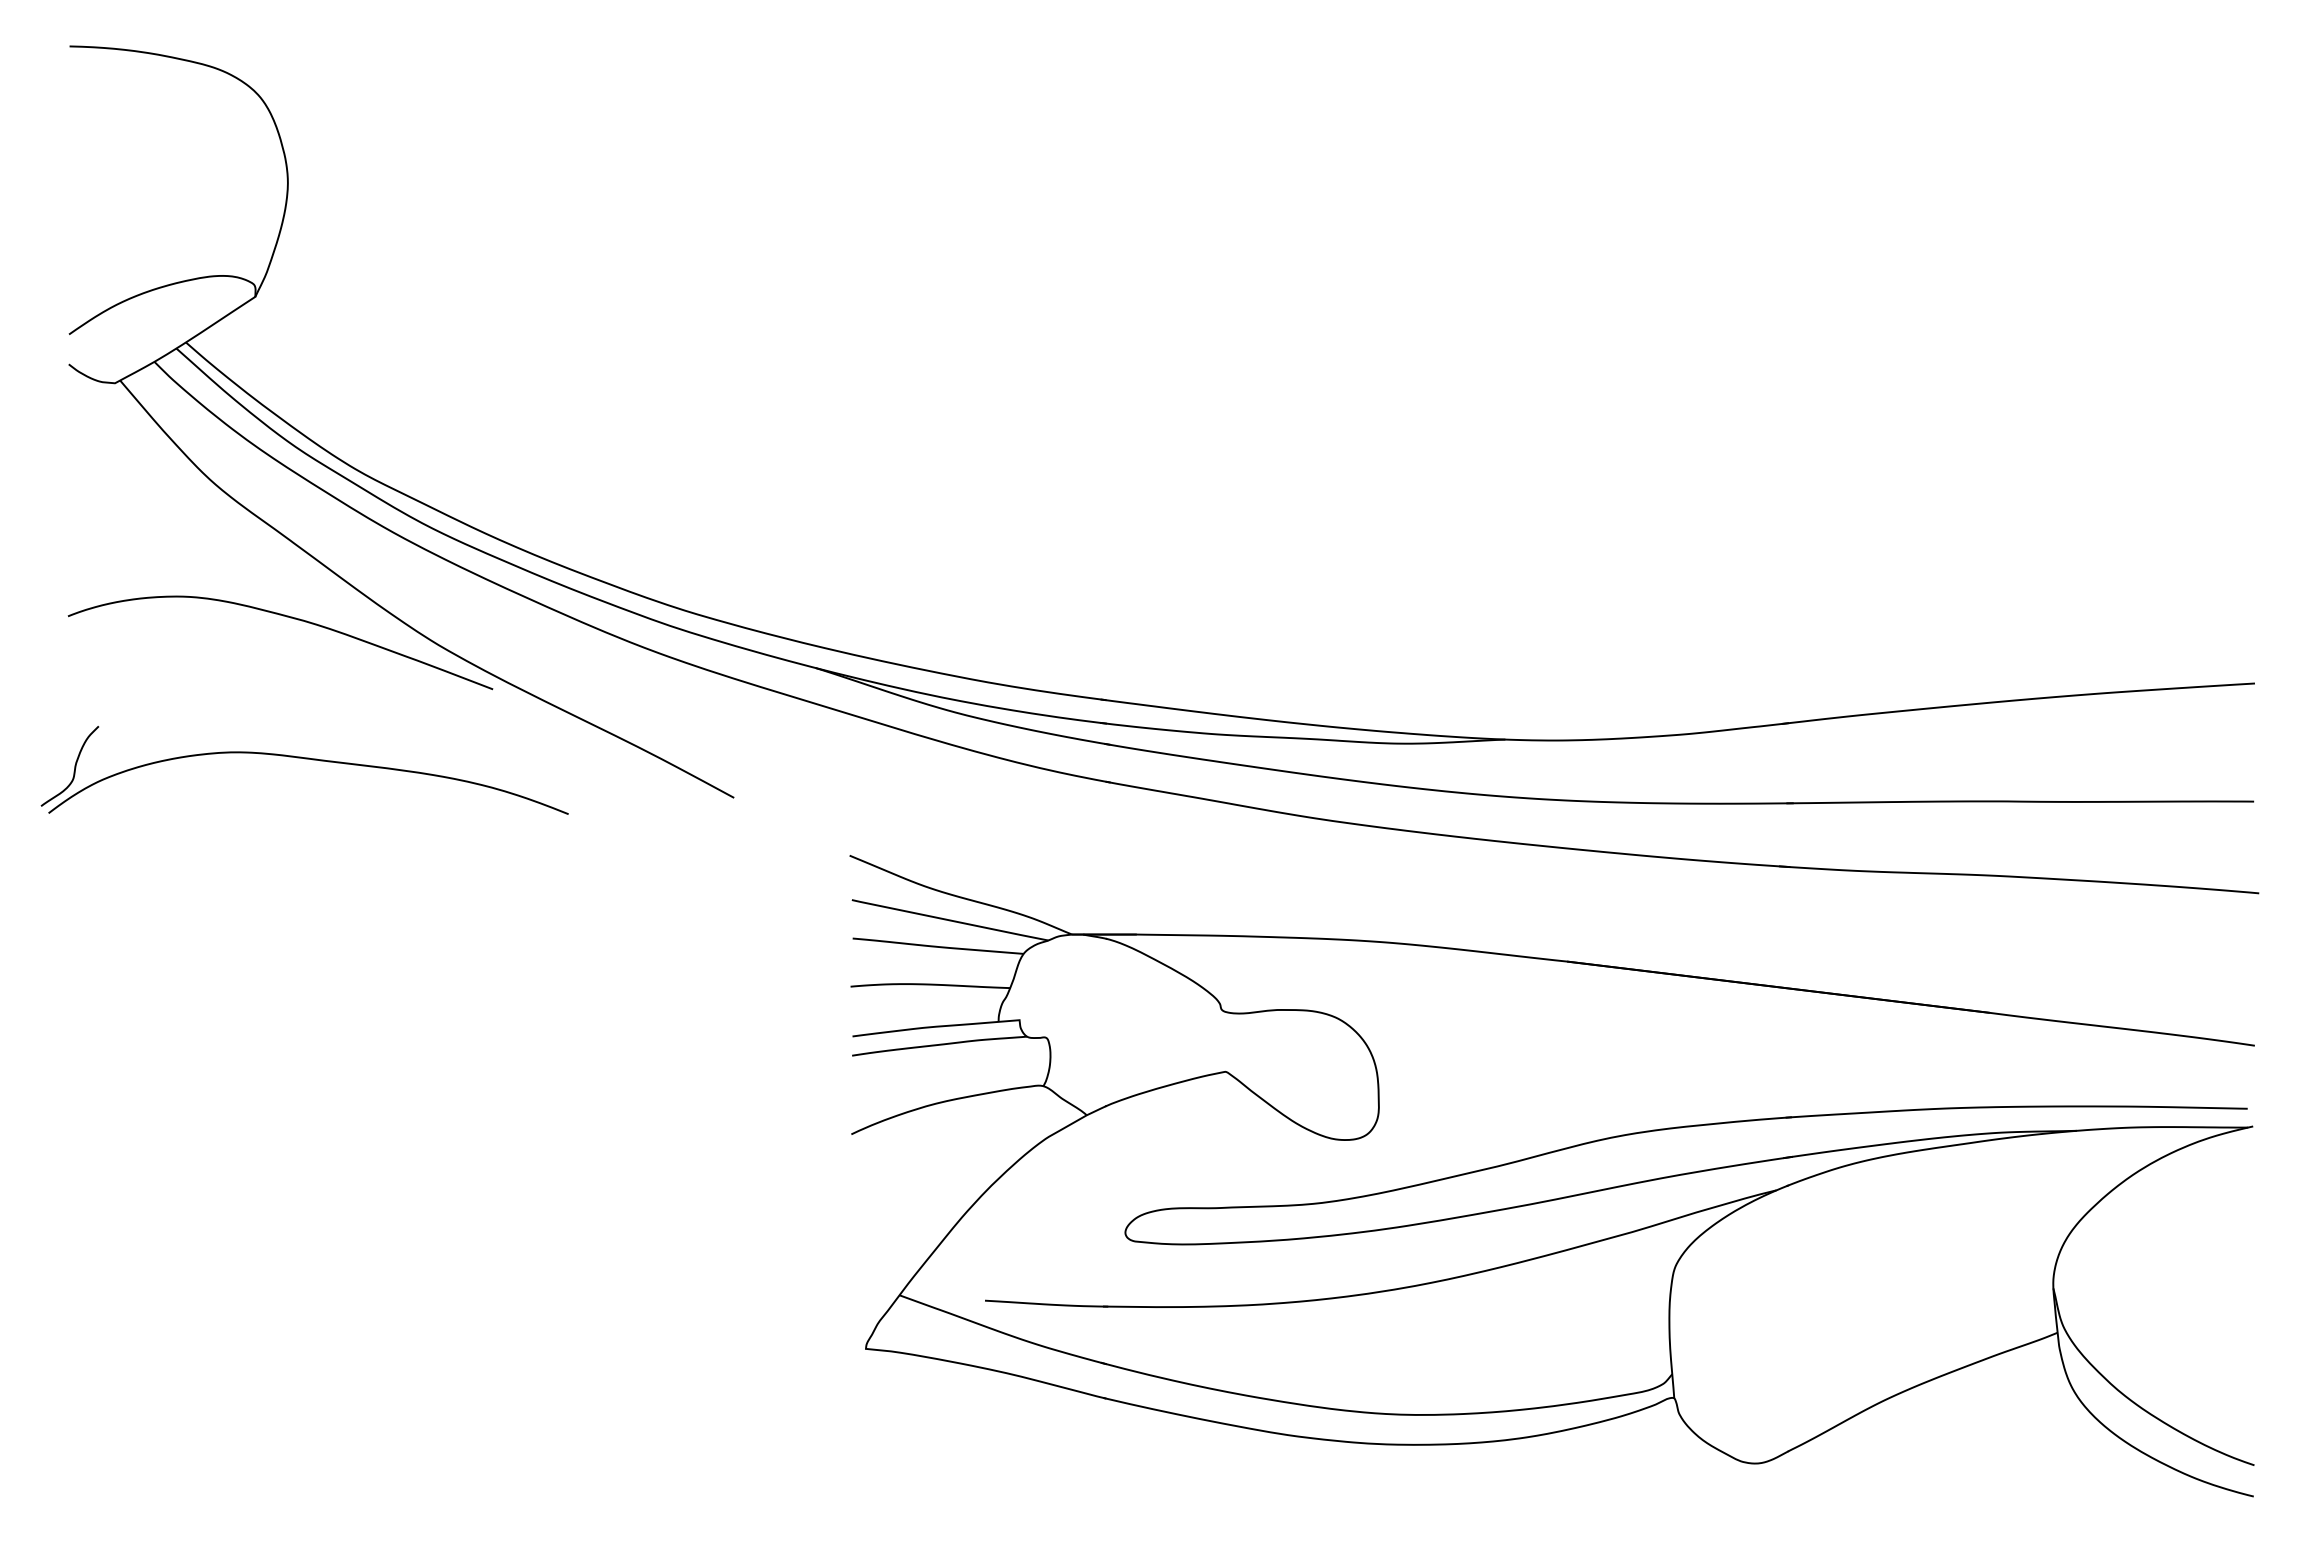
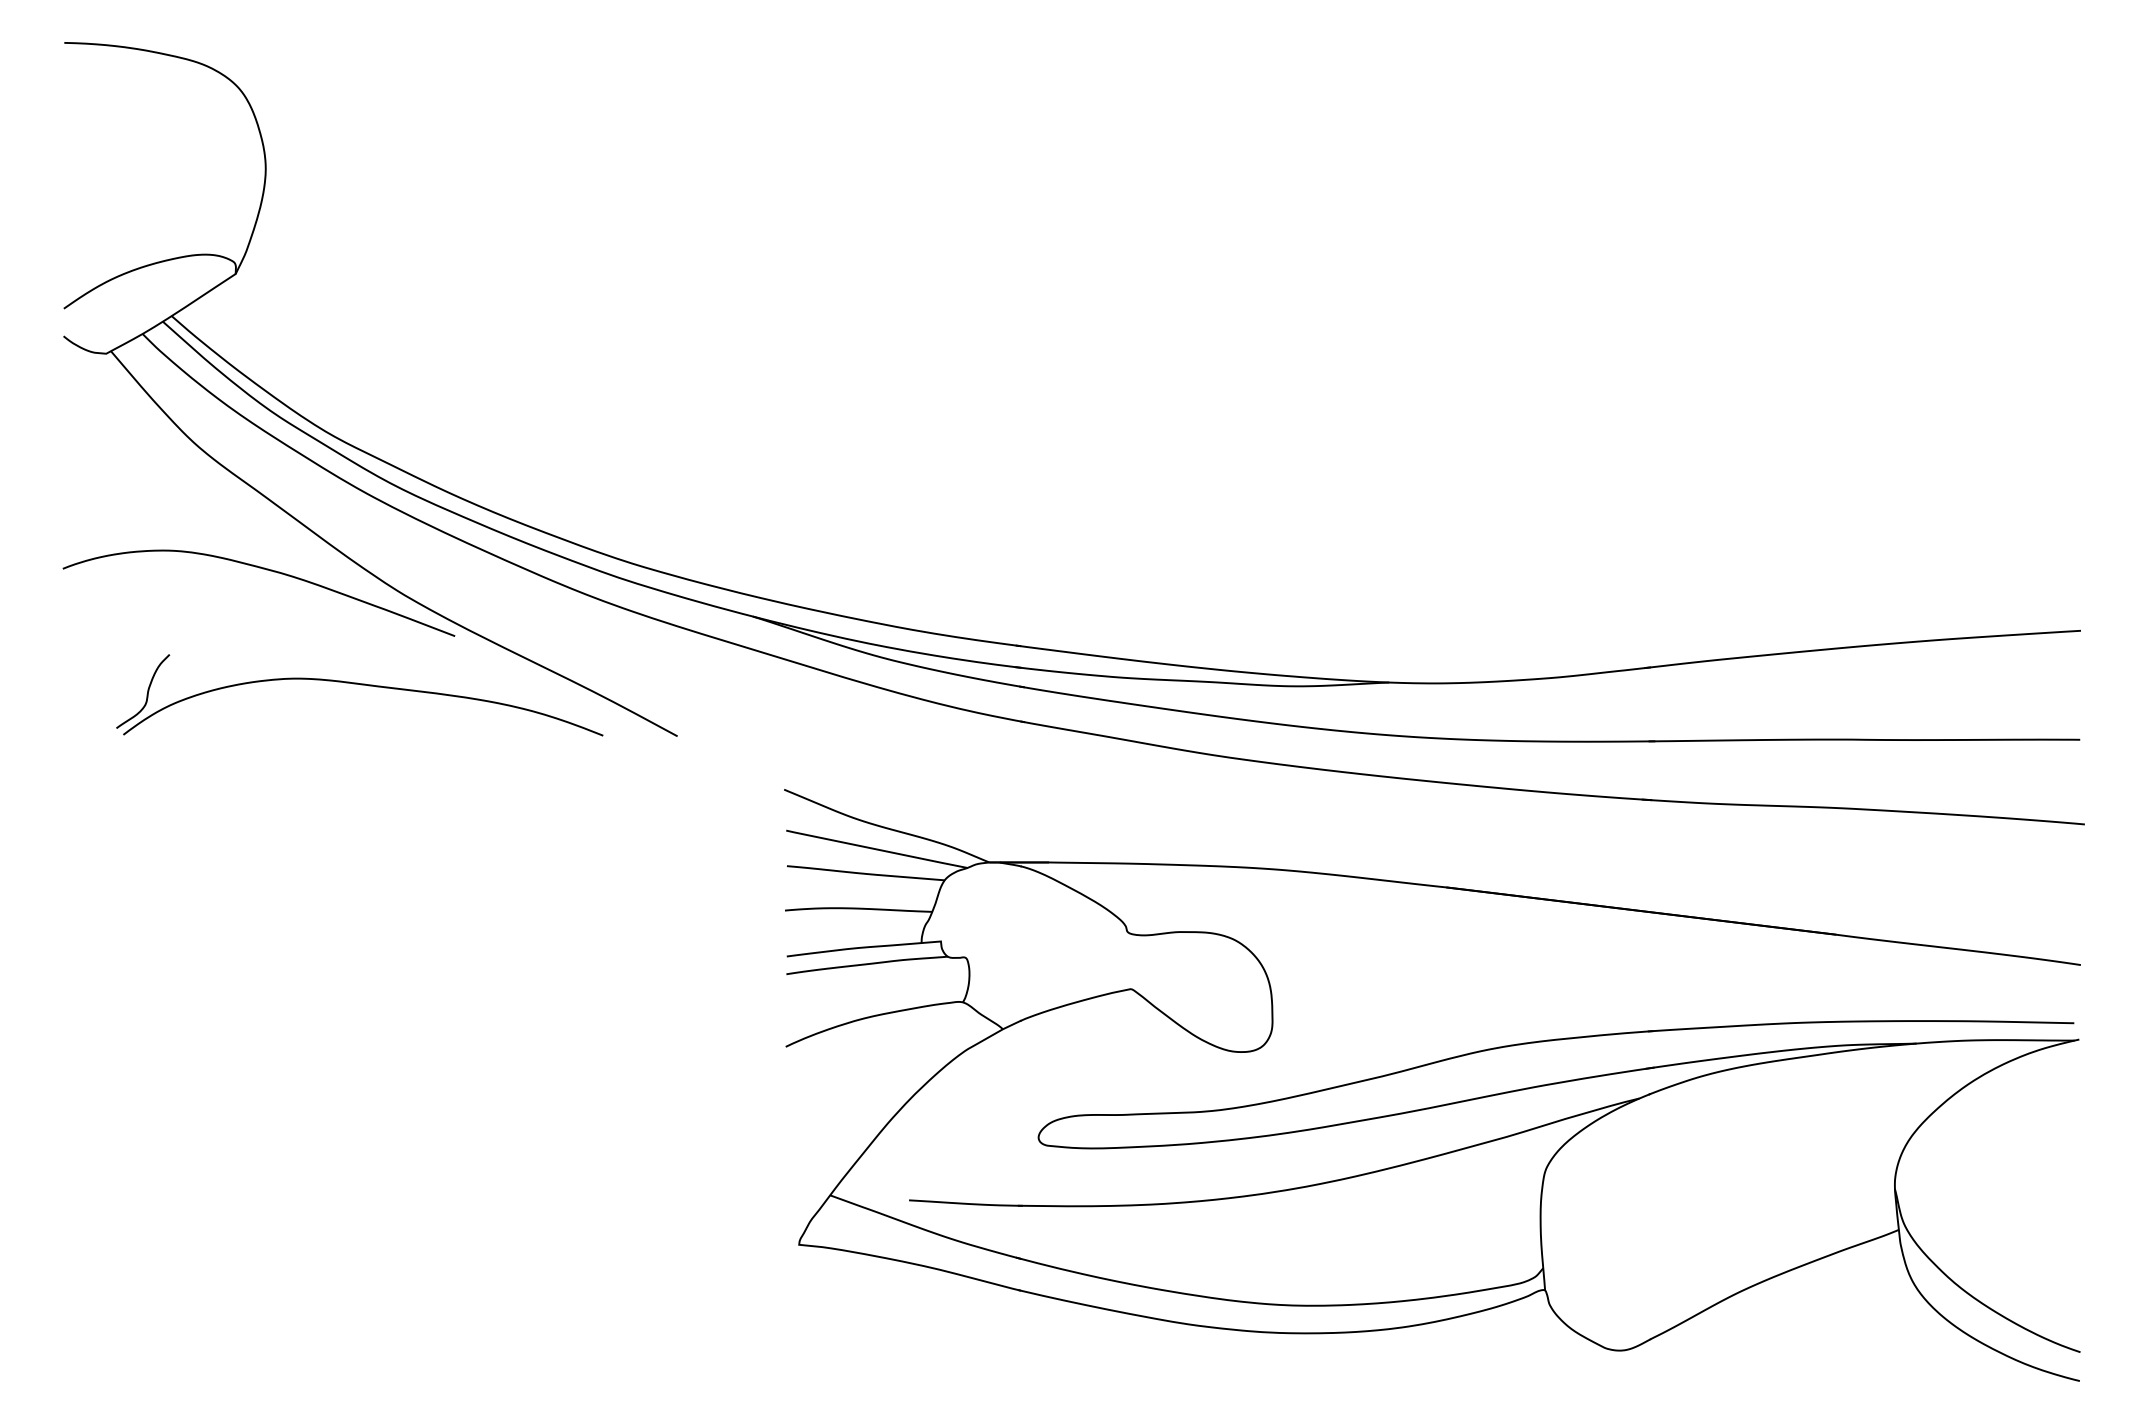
part: (304, 759) -> (359, 685), moved

